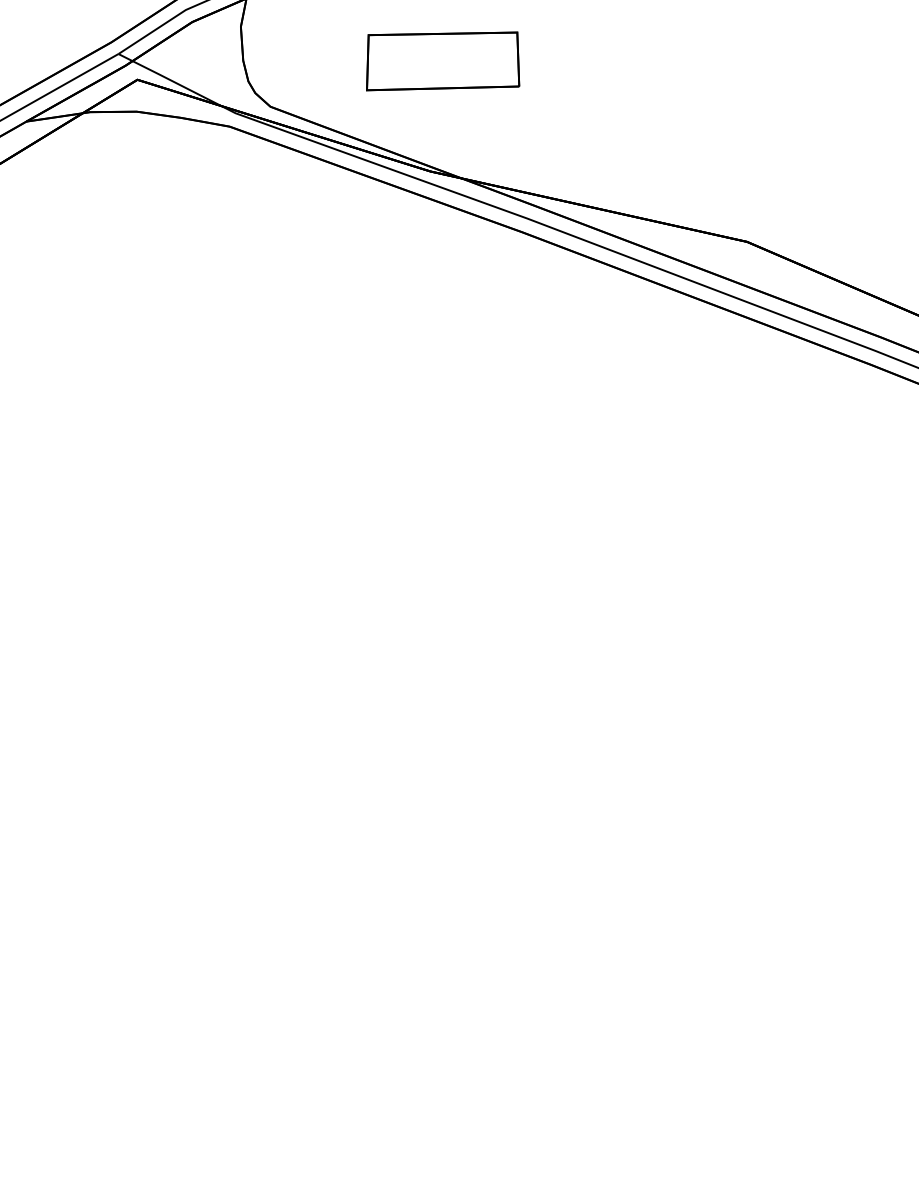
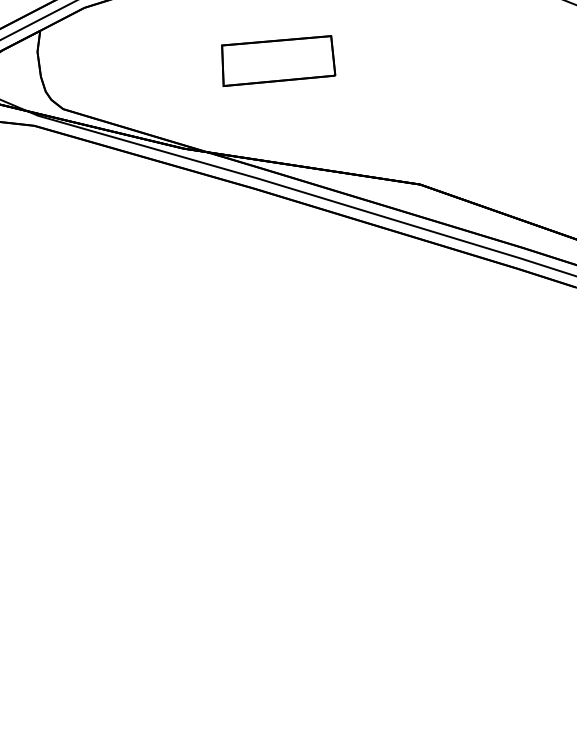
part: (443, 61) -> (278, 61), moved

